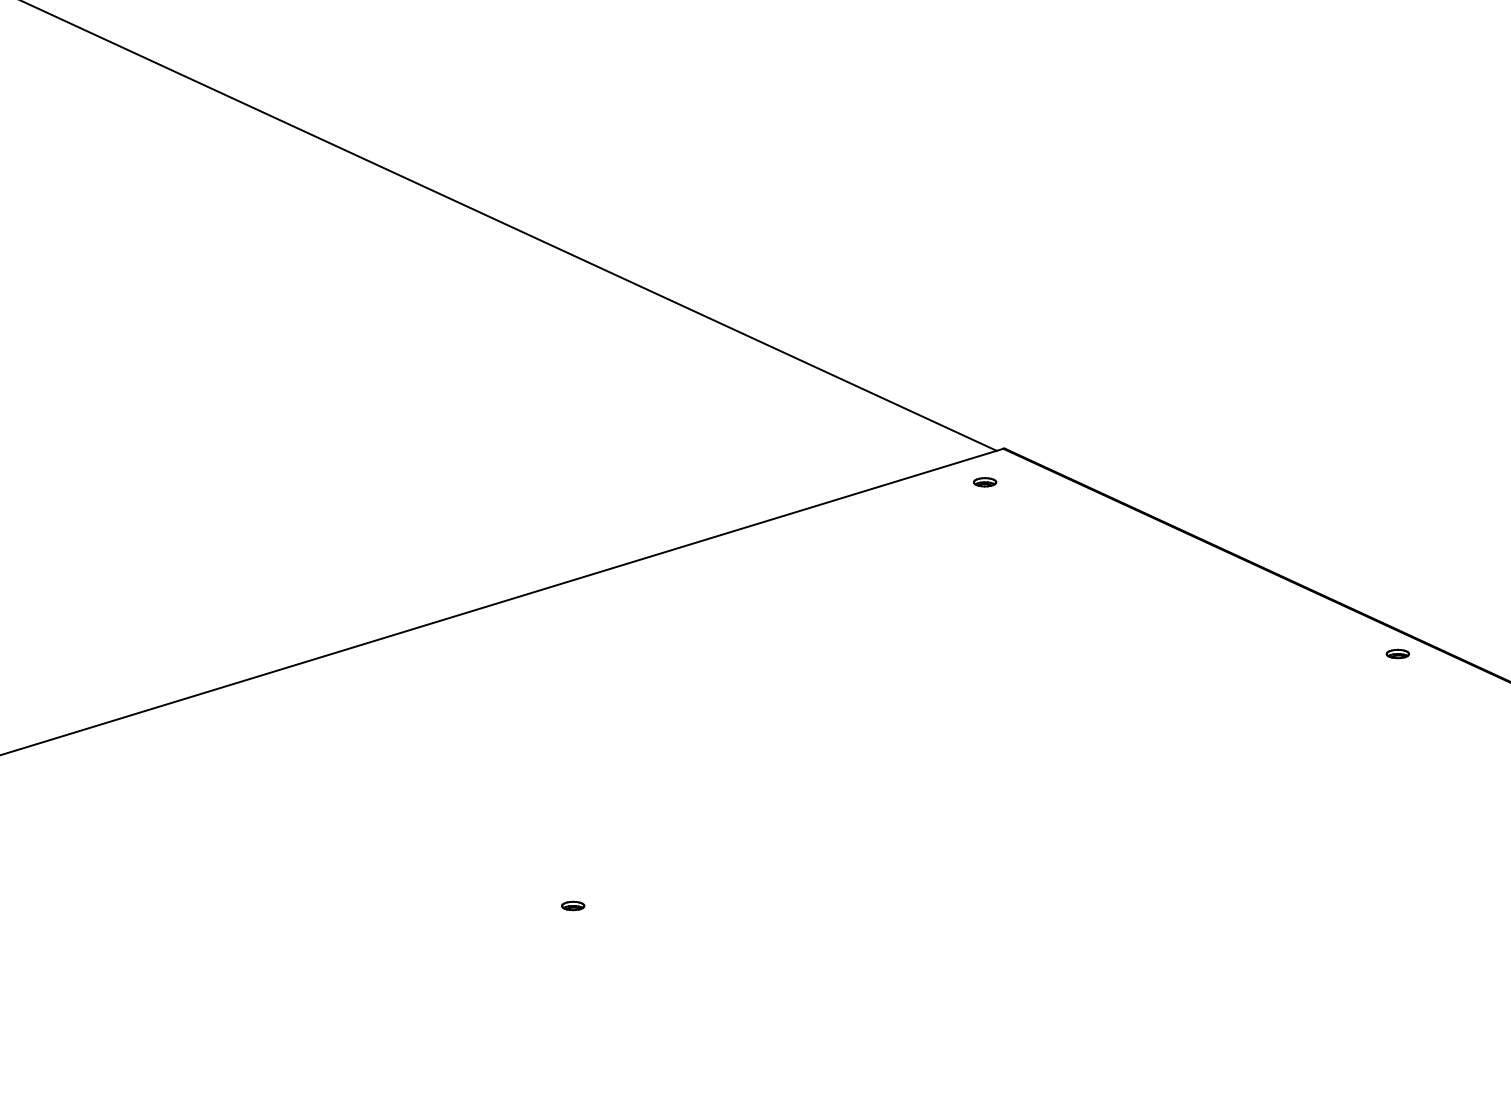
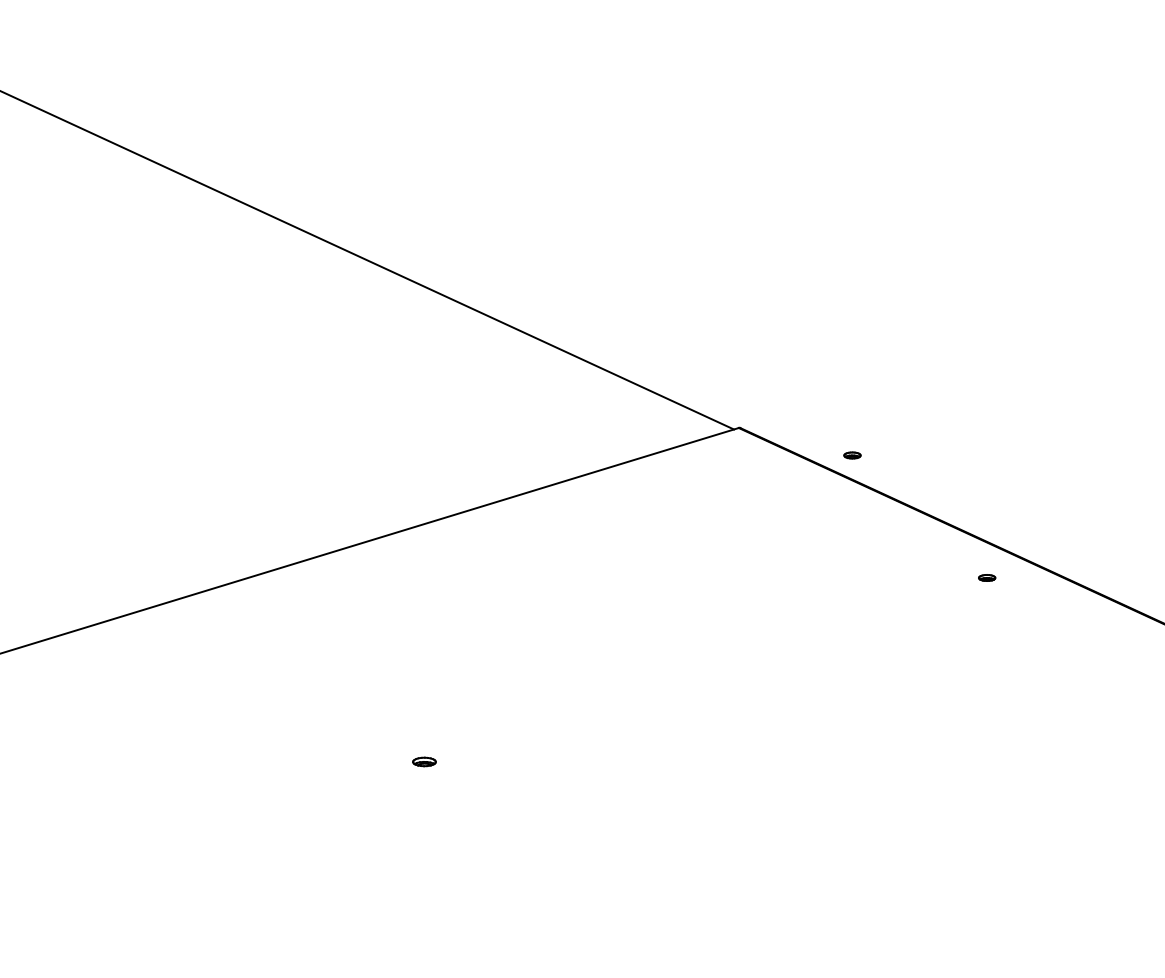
part: (985, 482) -> (852, 455), moved
part: (1398, 653) -> (987, 577), moved
part: (573, 906) -> (424, 762), size x1.4

